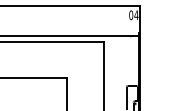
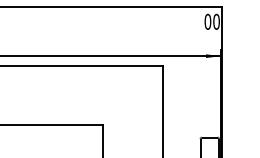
text: (136, 15) -> (216, 22), 04 -> 00

